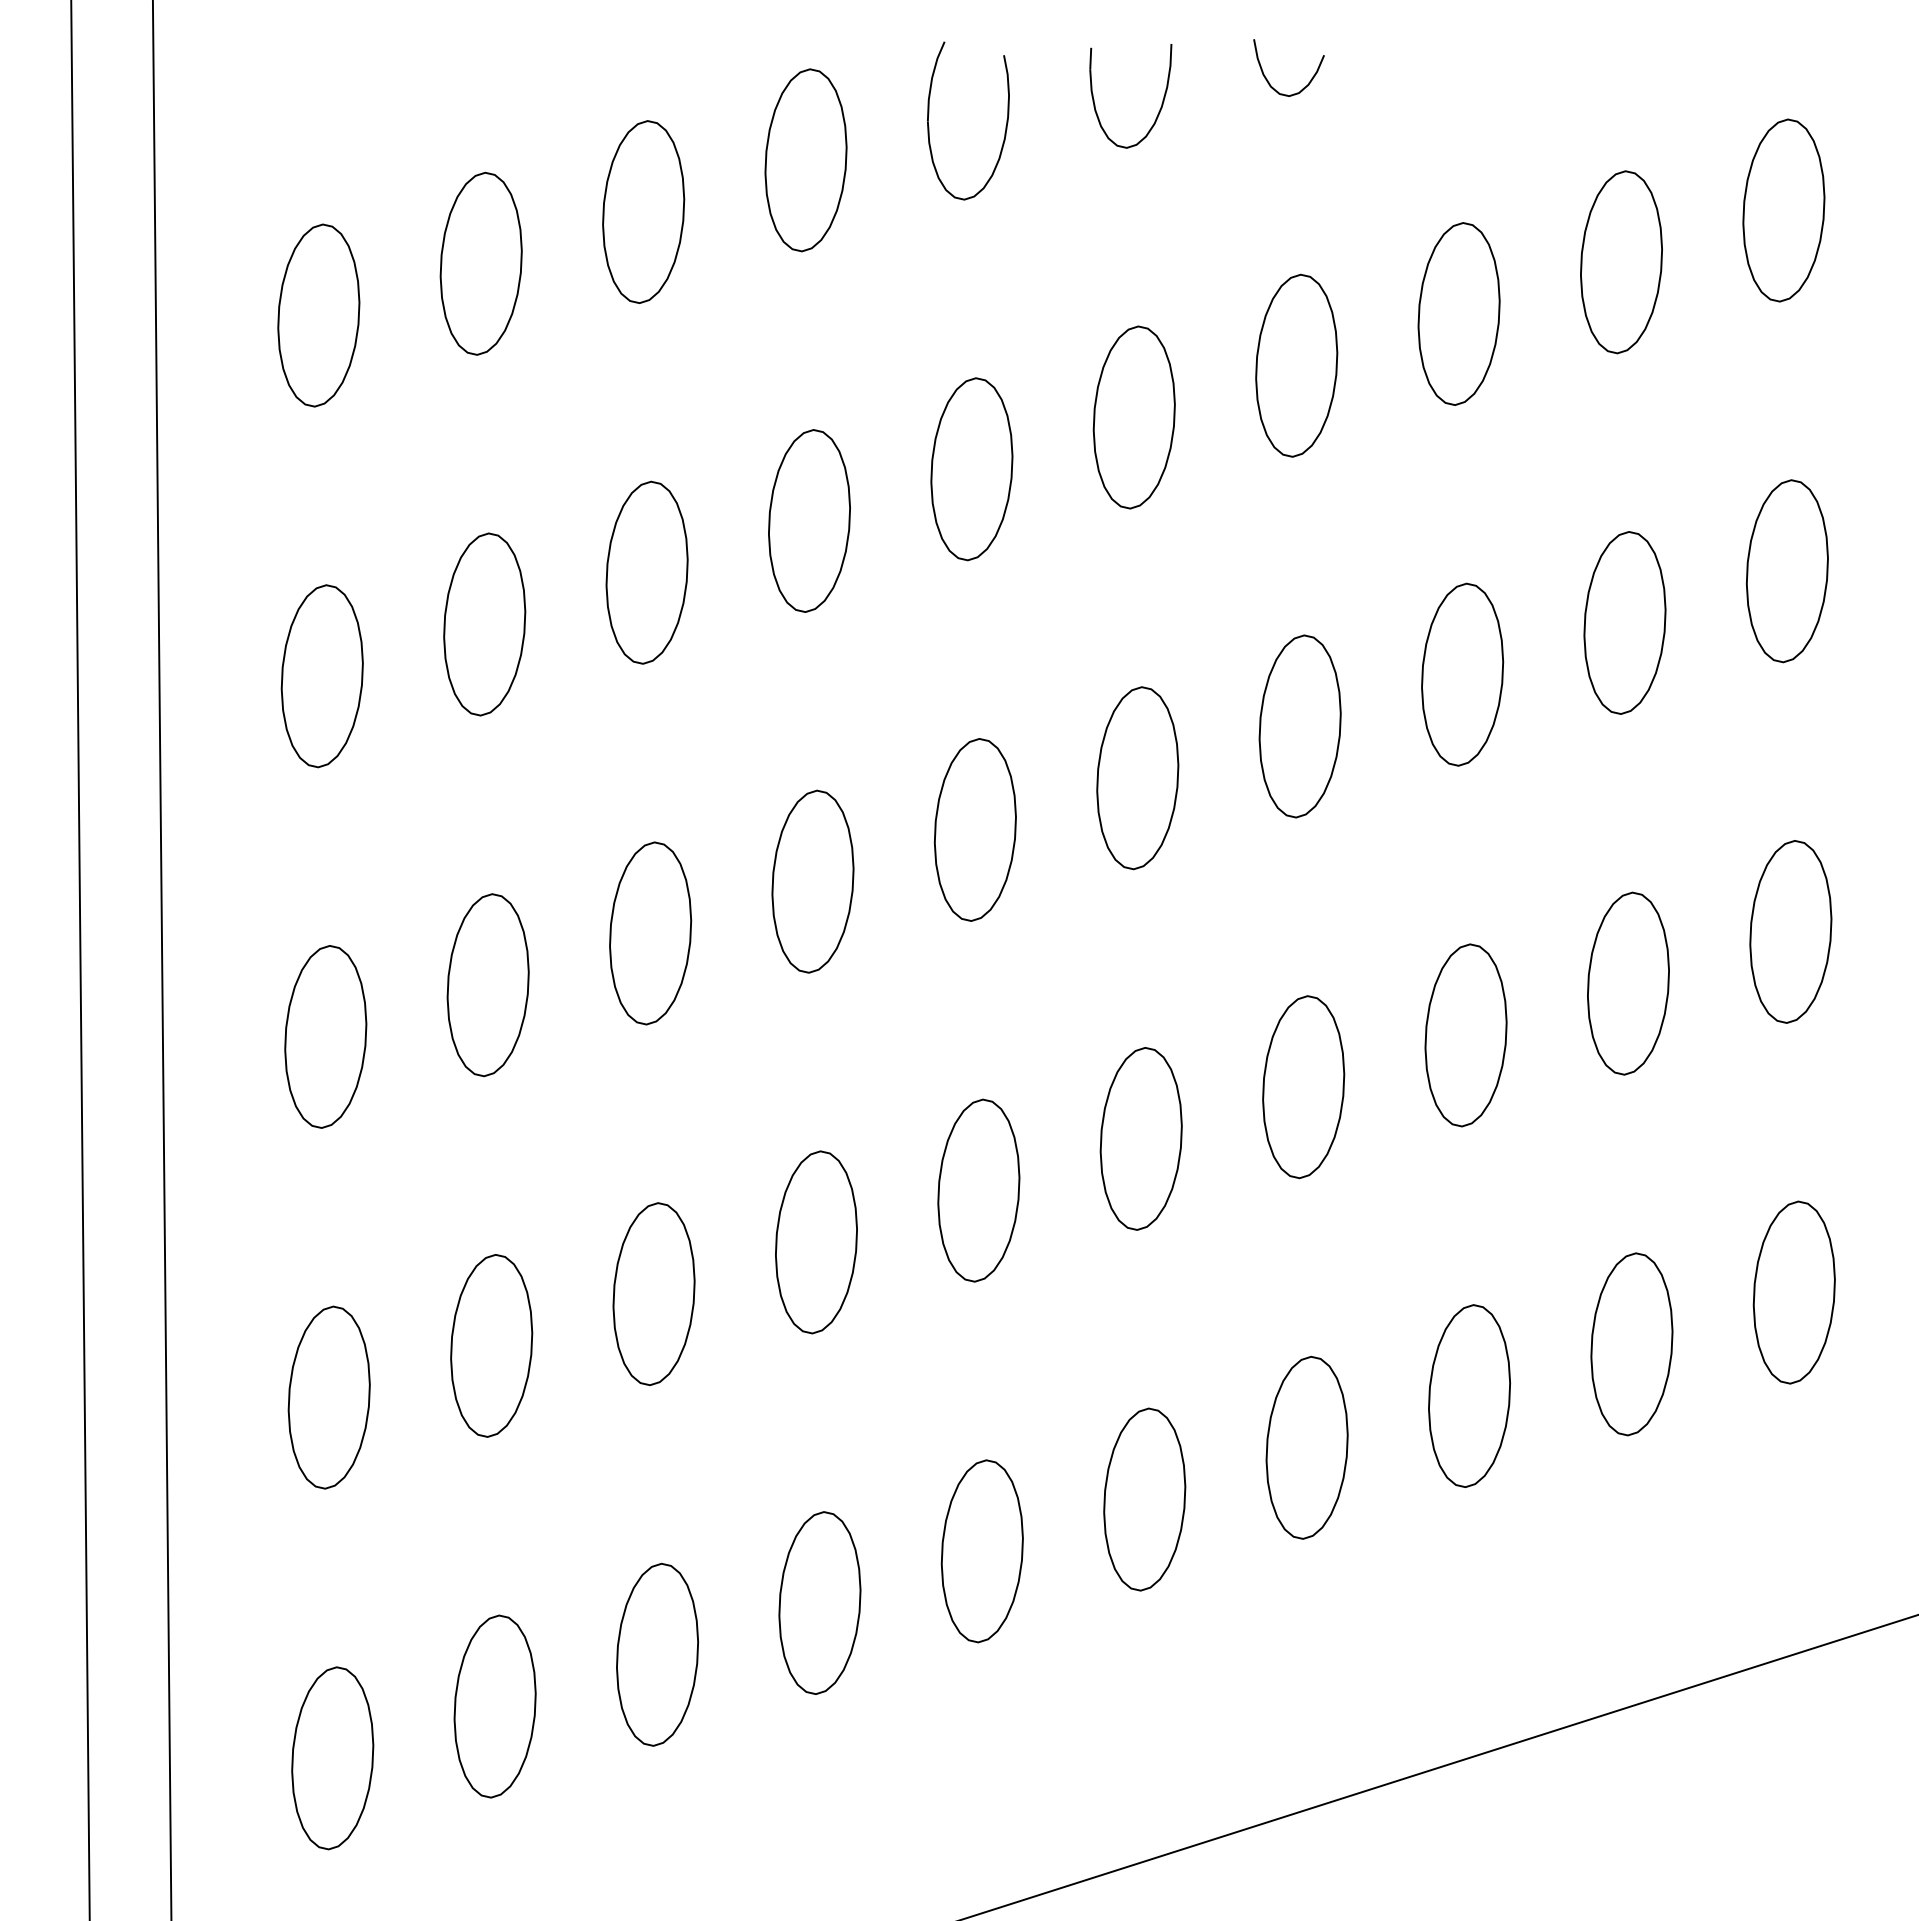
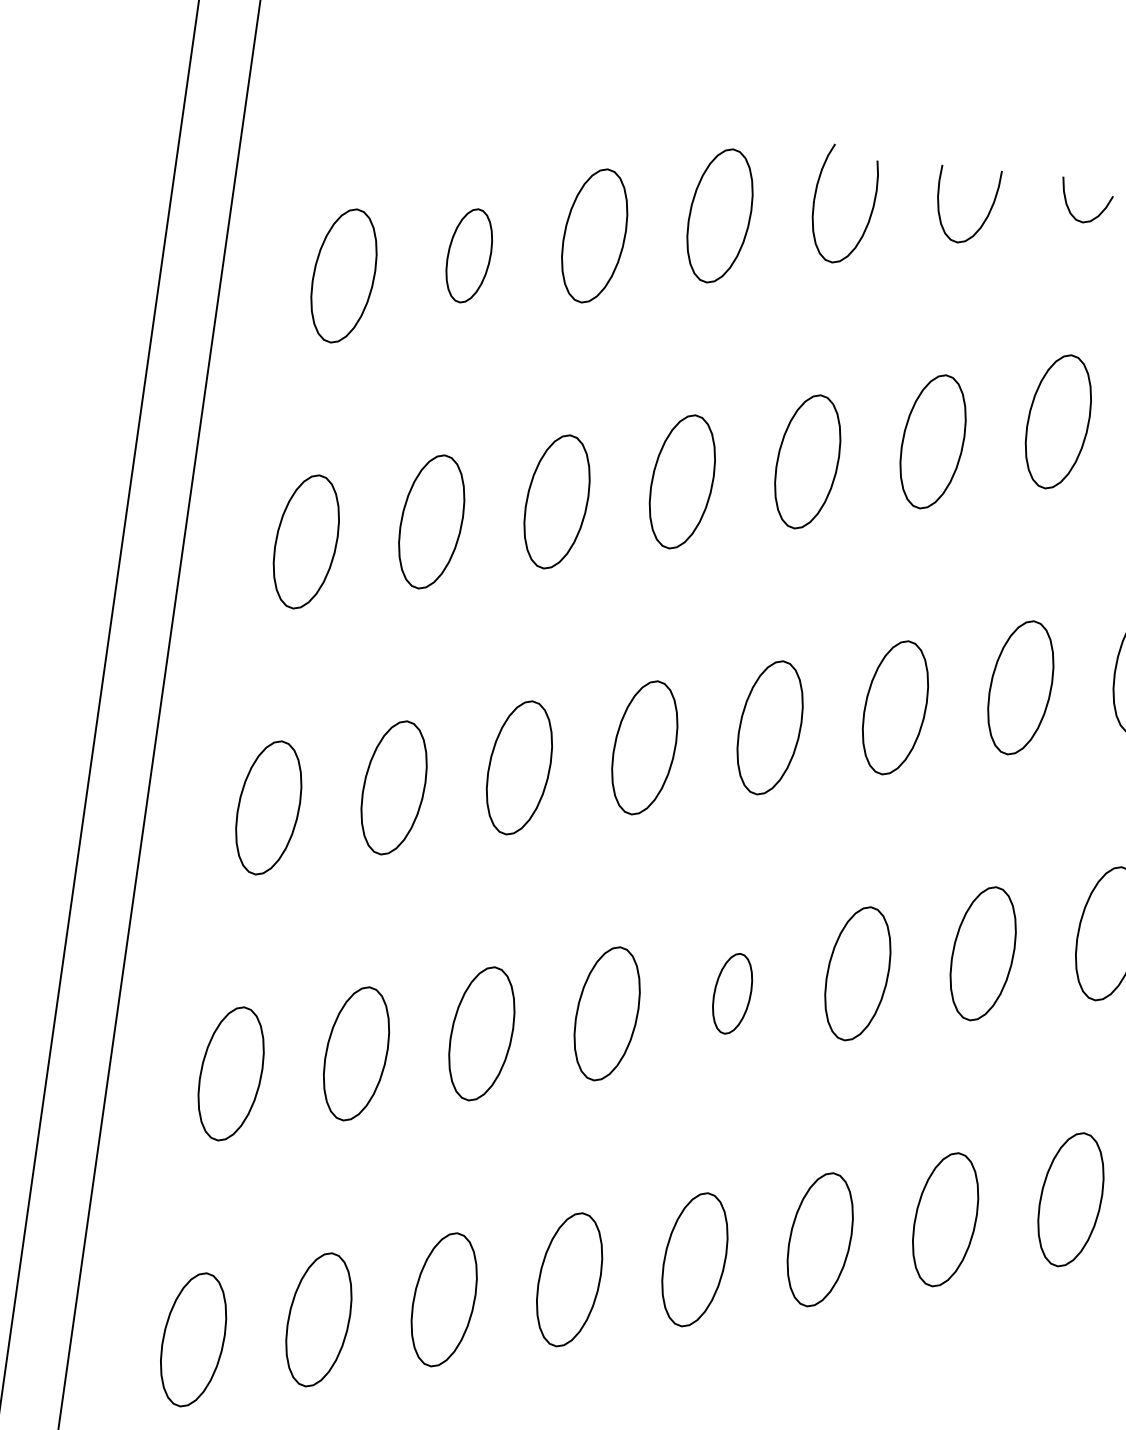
part: (480, 263) -> (468, 255), size x0.7
part: (978, 1190) -> (732, 993), size x0.6

